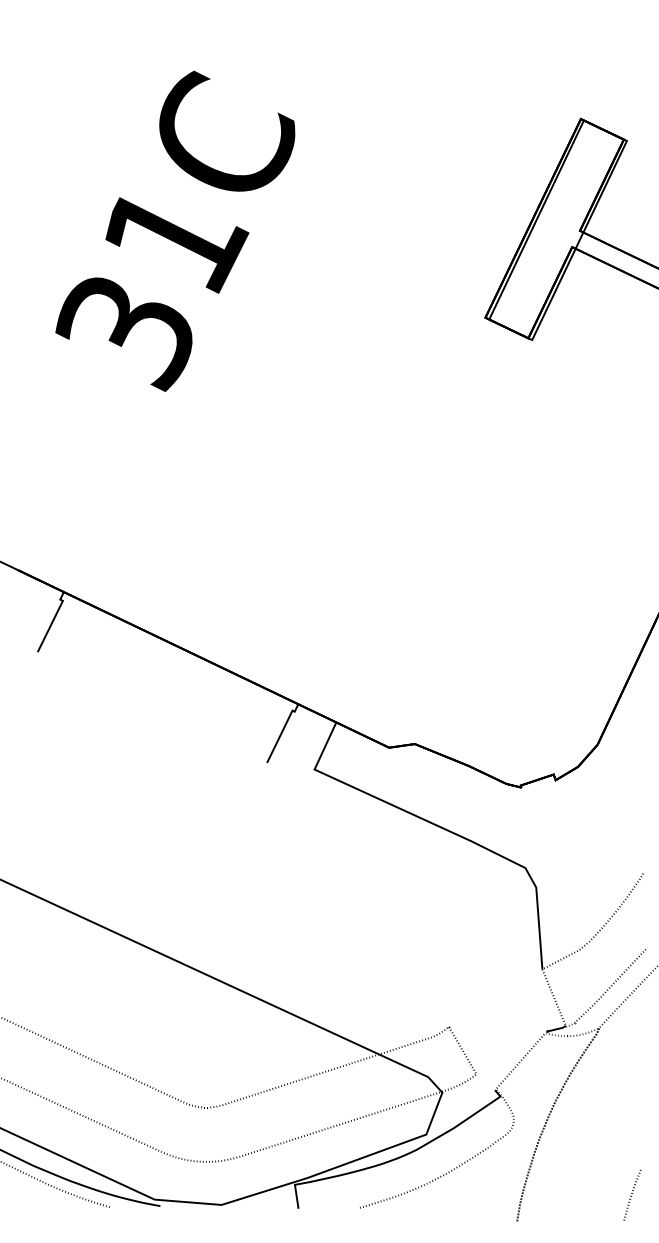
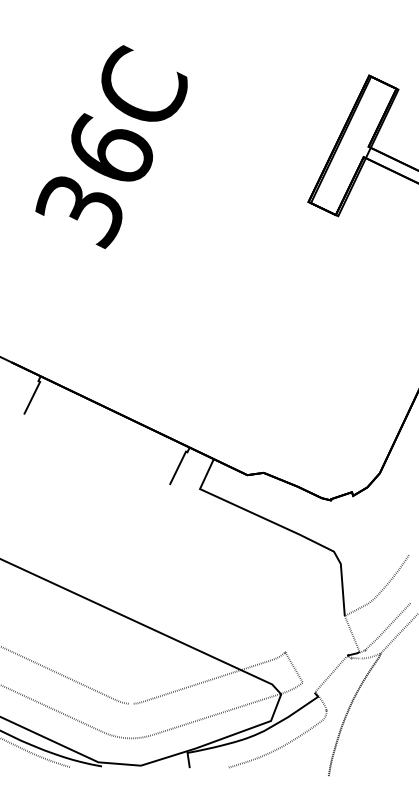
text: (176, 235) -> (112, 149), 31C -> 36C
line: (631, 1193) -> (401, 758), removed

